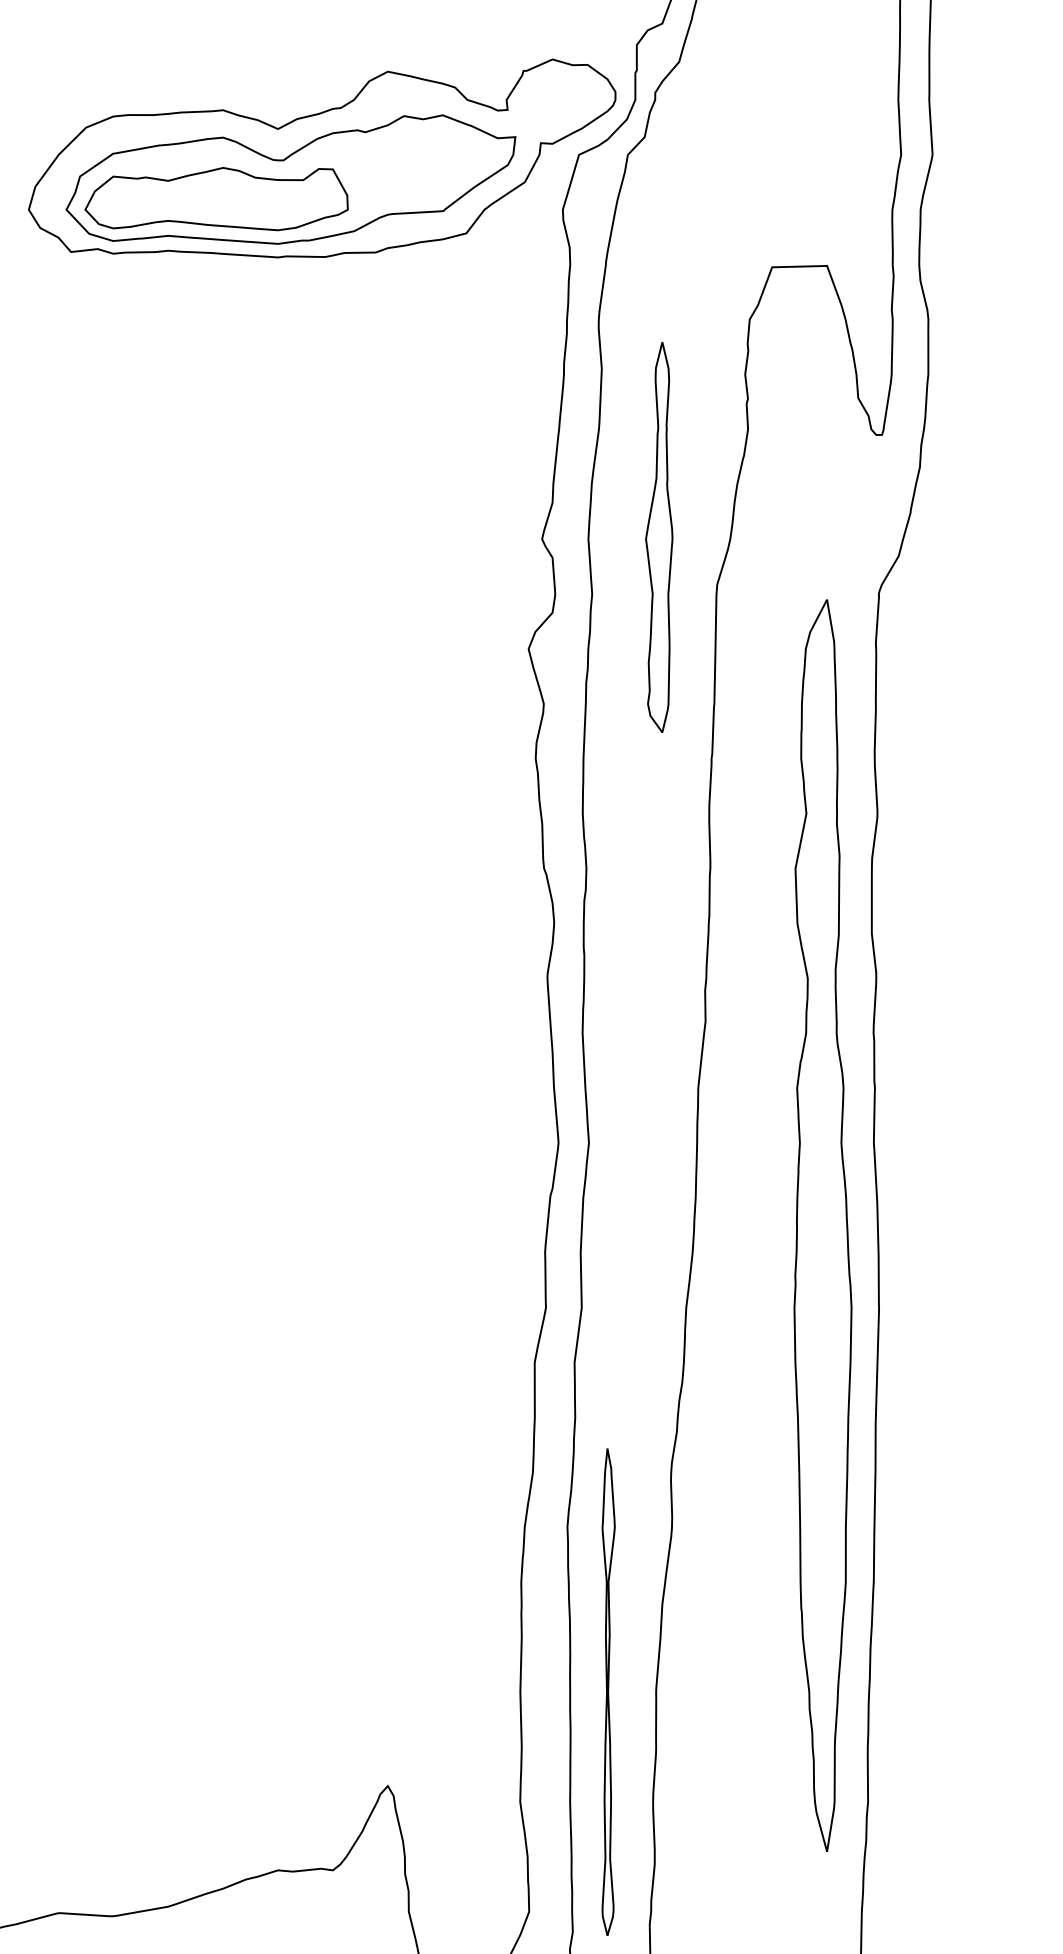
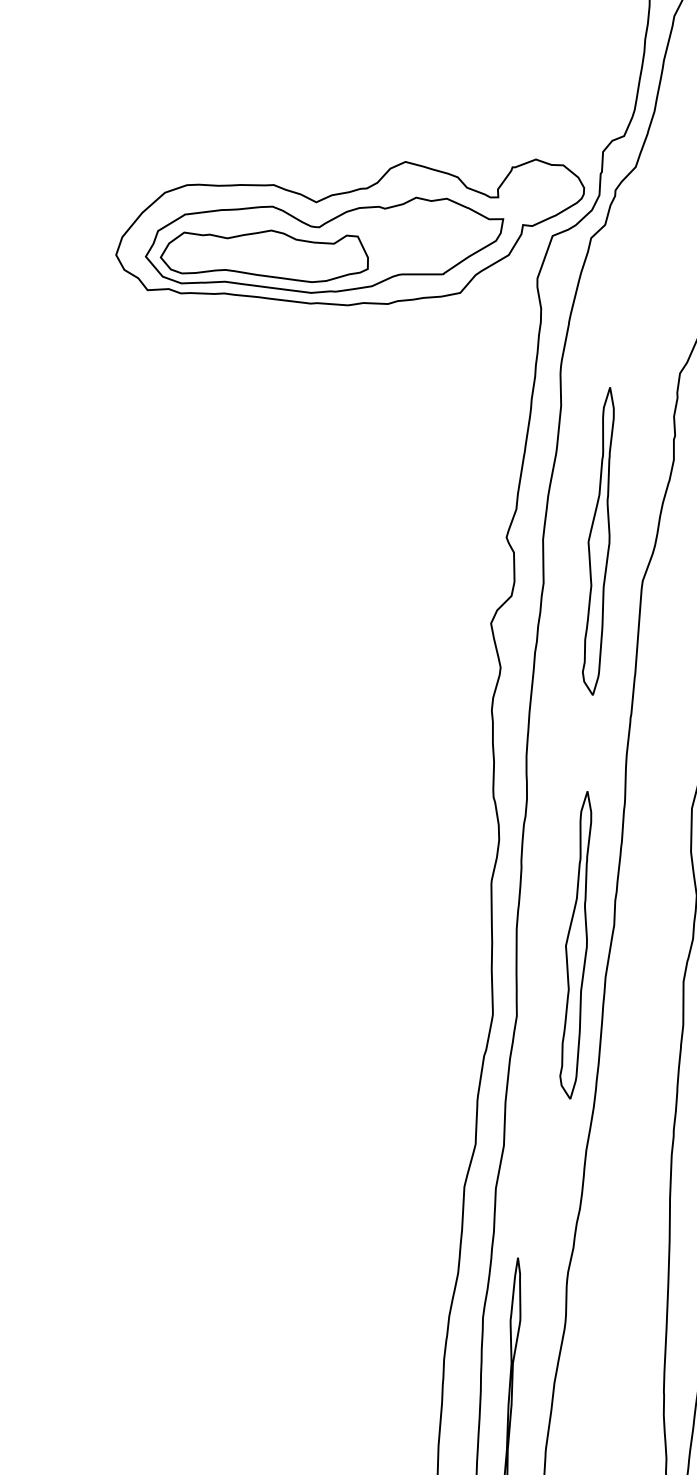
part: (659, 1049) -> (576, 945), added

